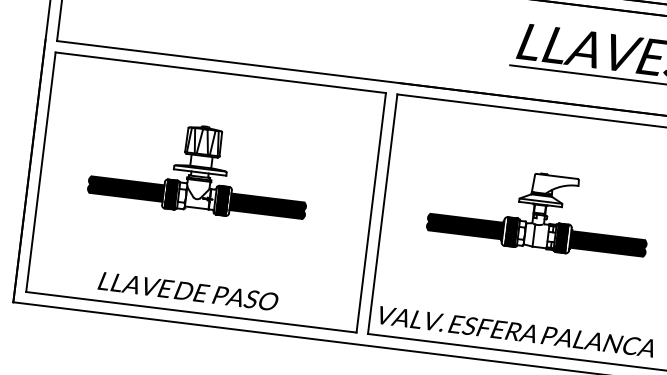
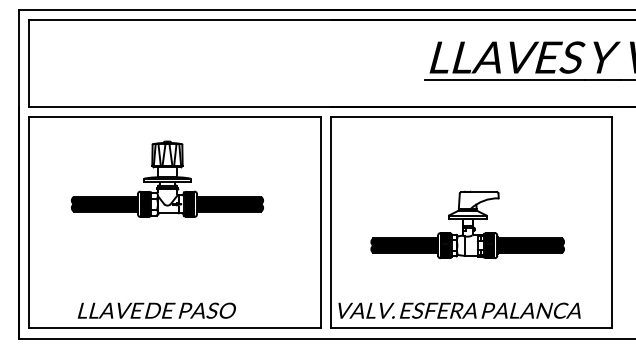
part: (199, 168) -> (166, 178), moved
part: (539, 211) -> (467, 224), moved
text: (187, 291) -> (156, 310), moved

